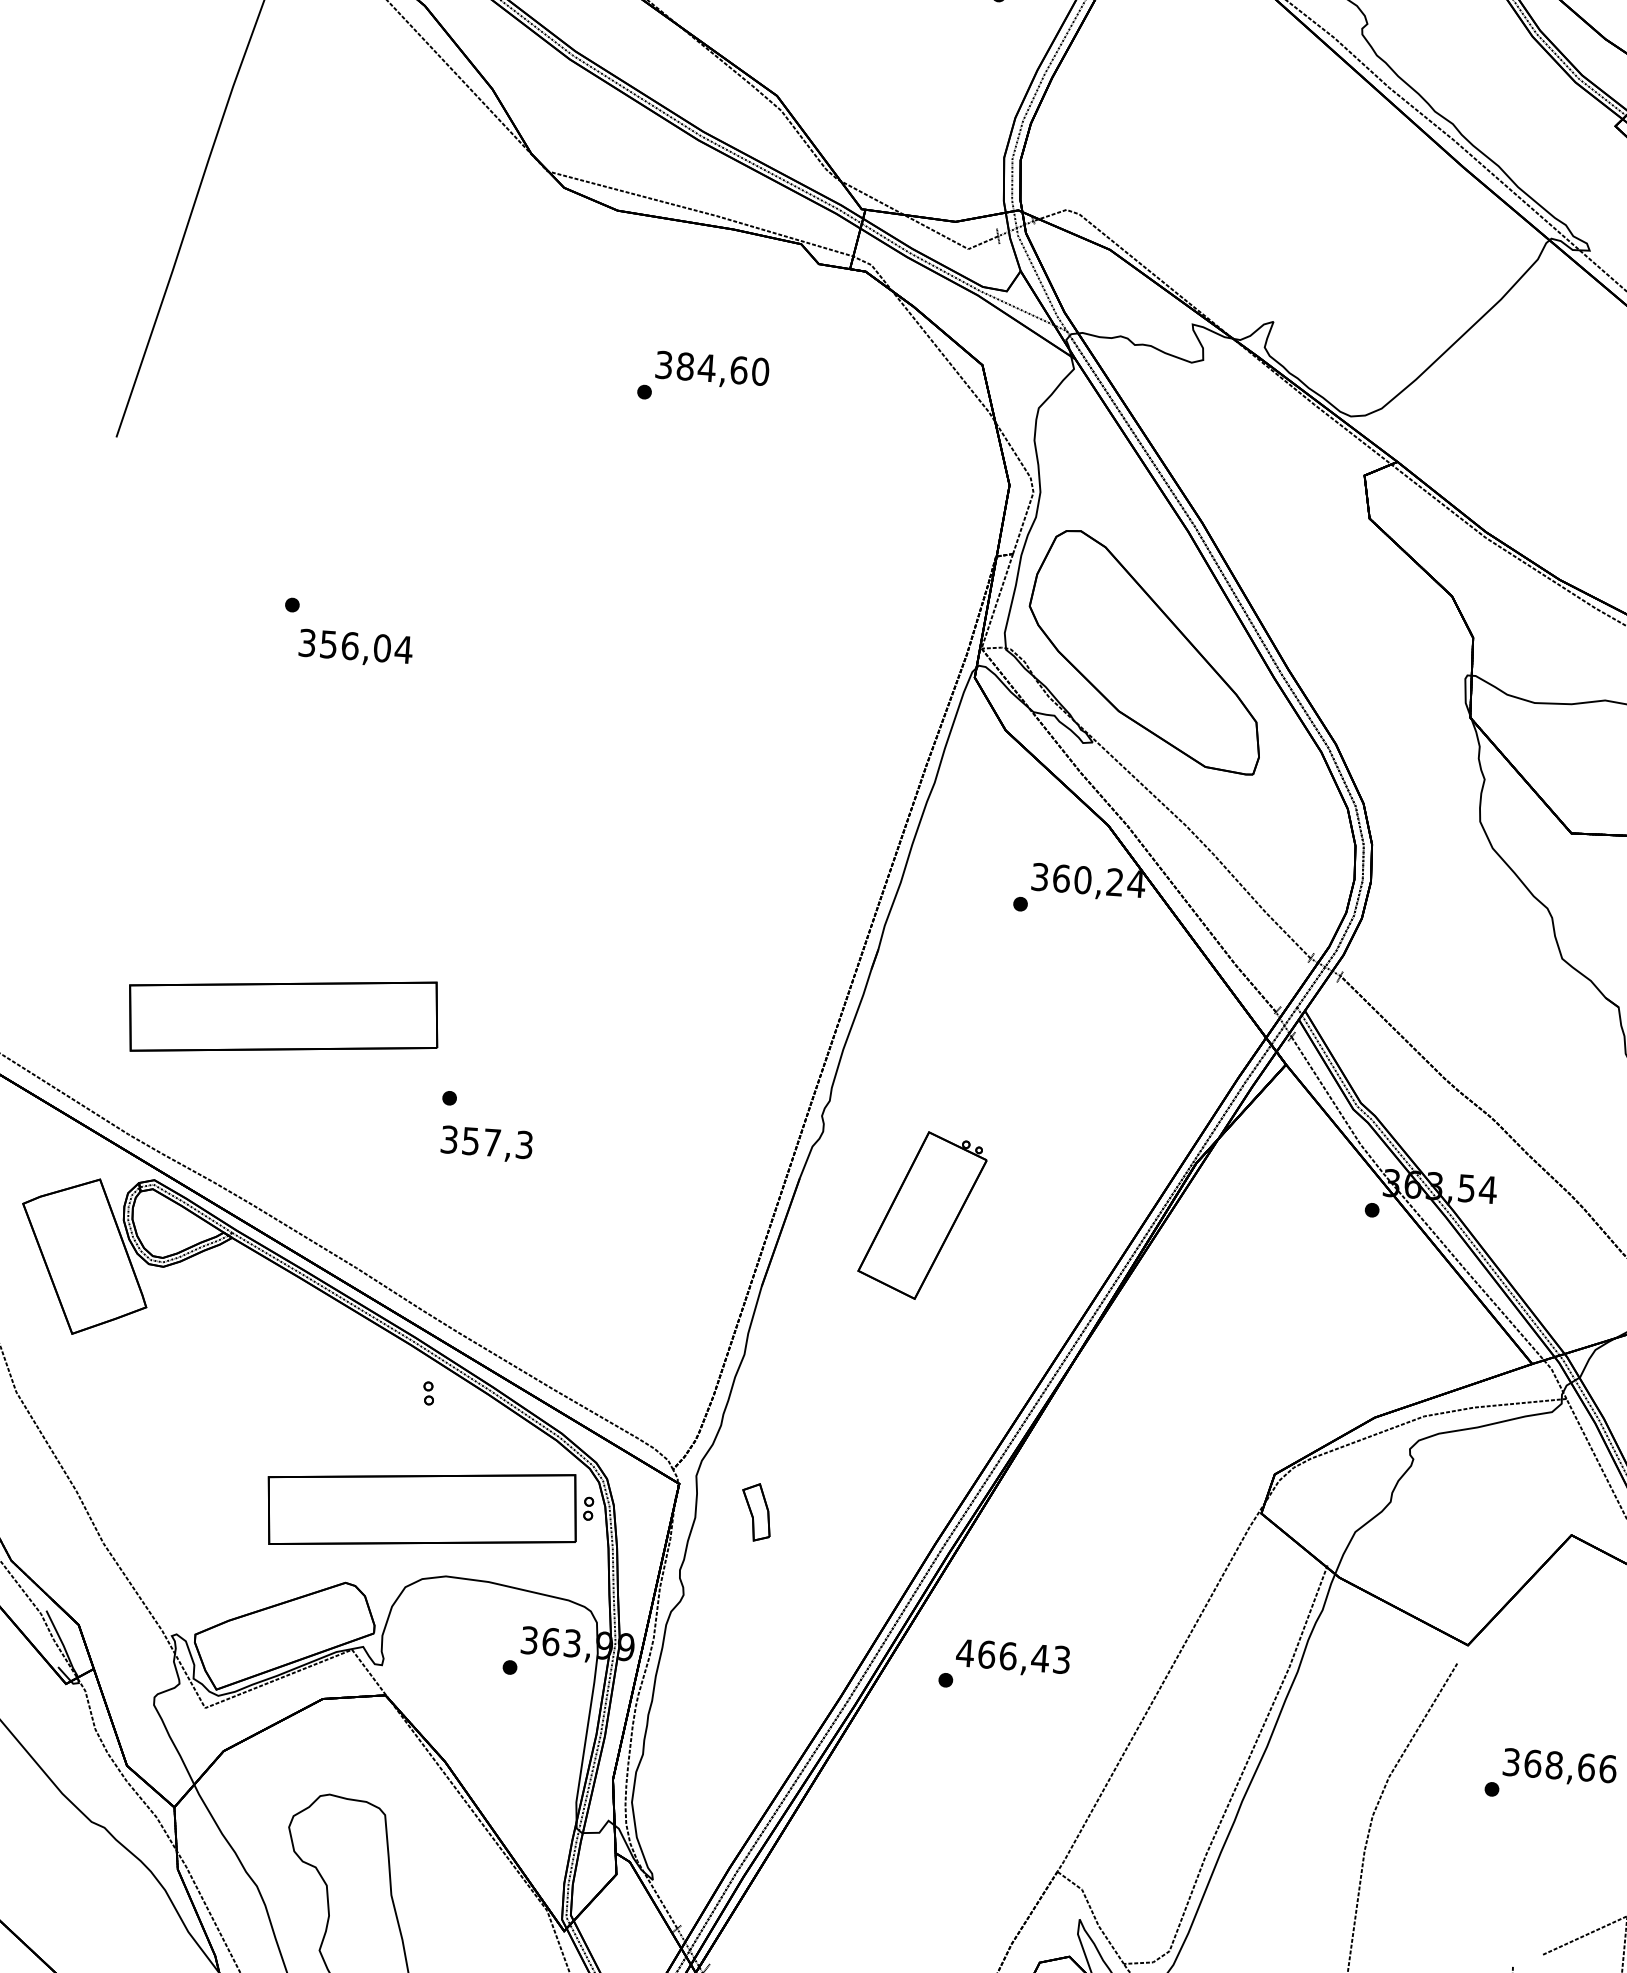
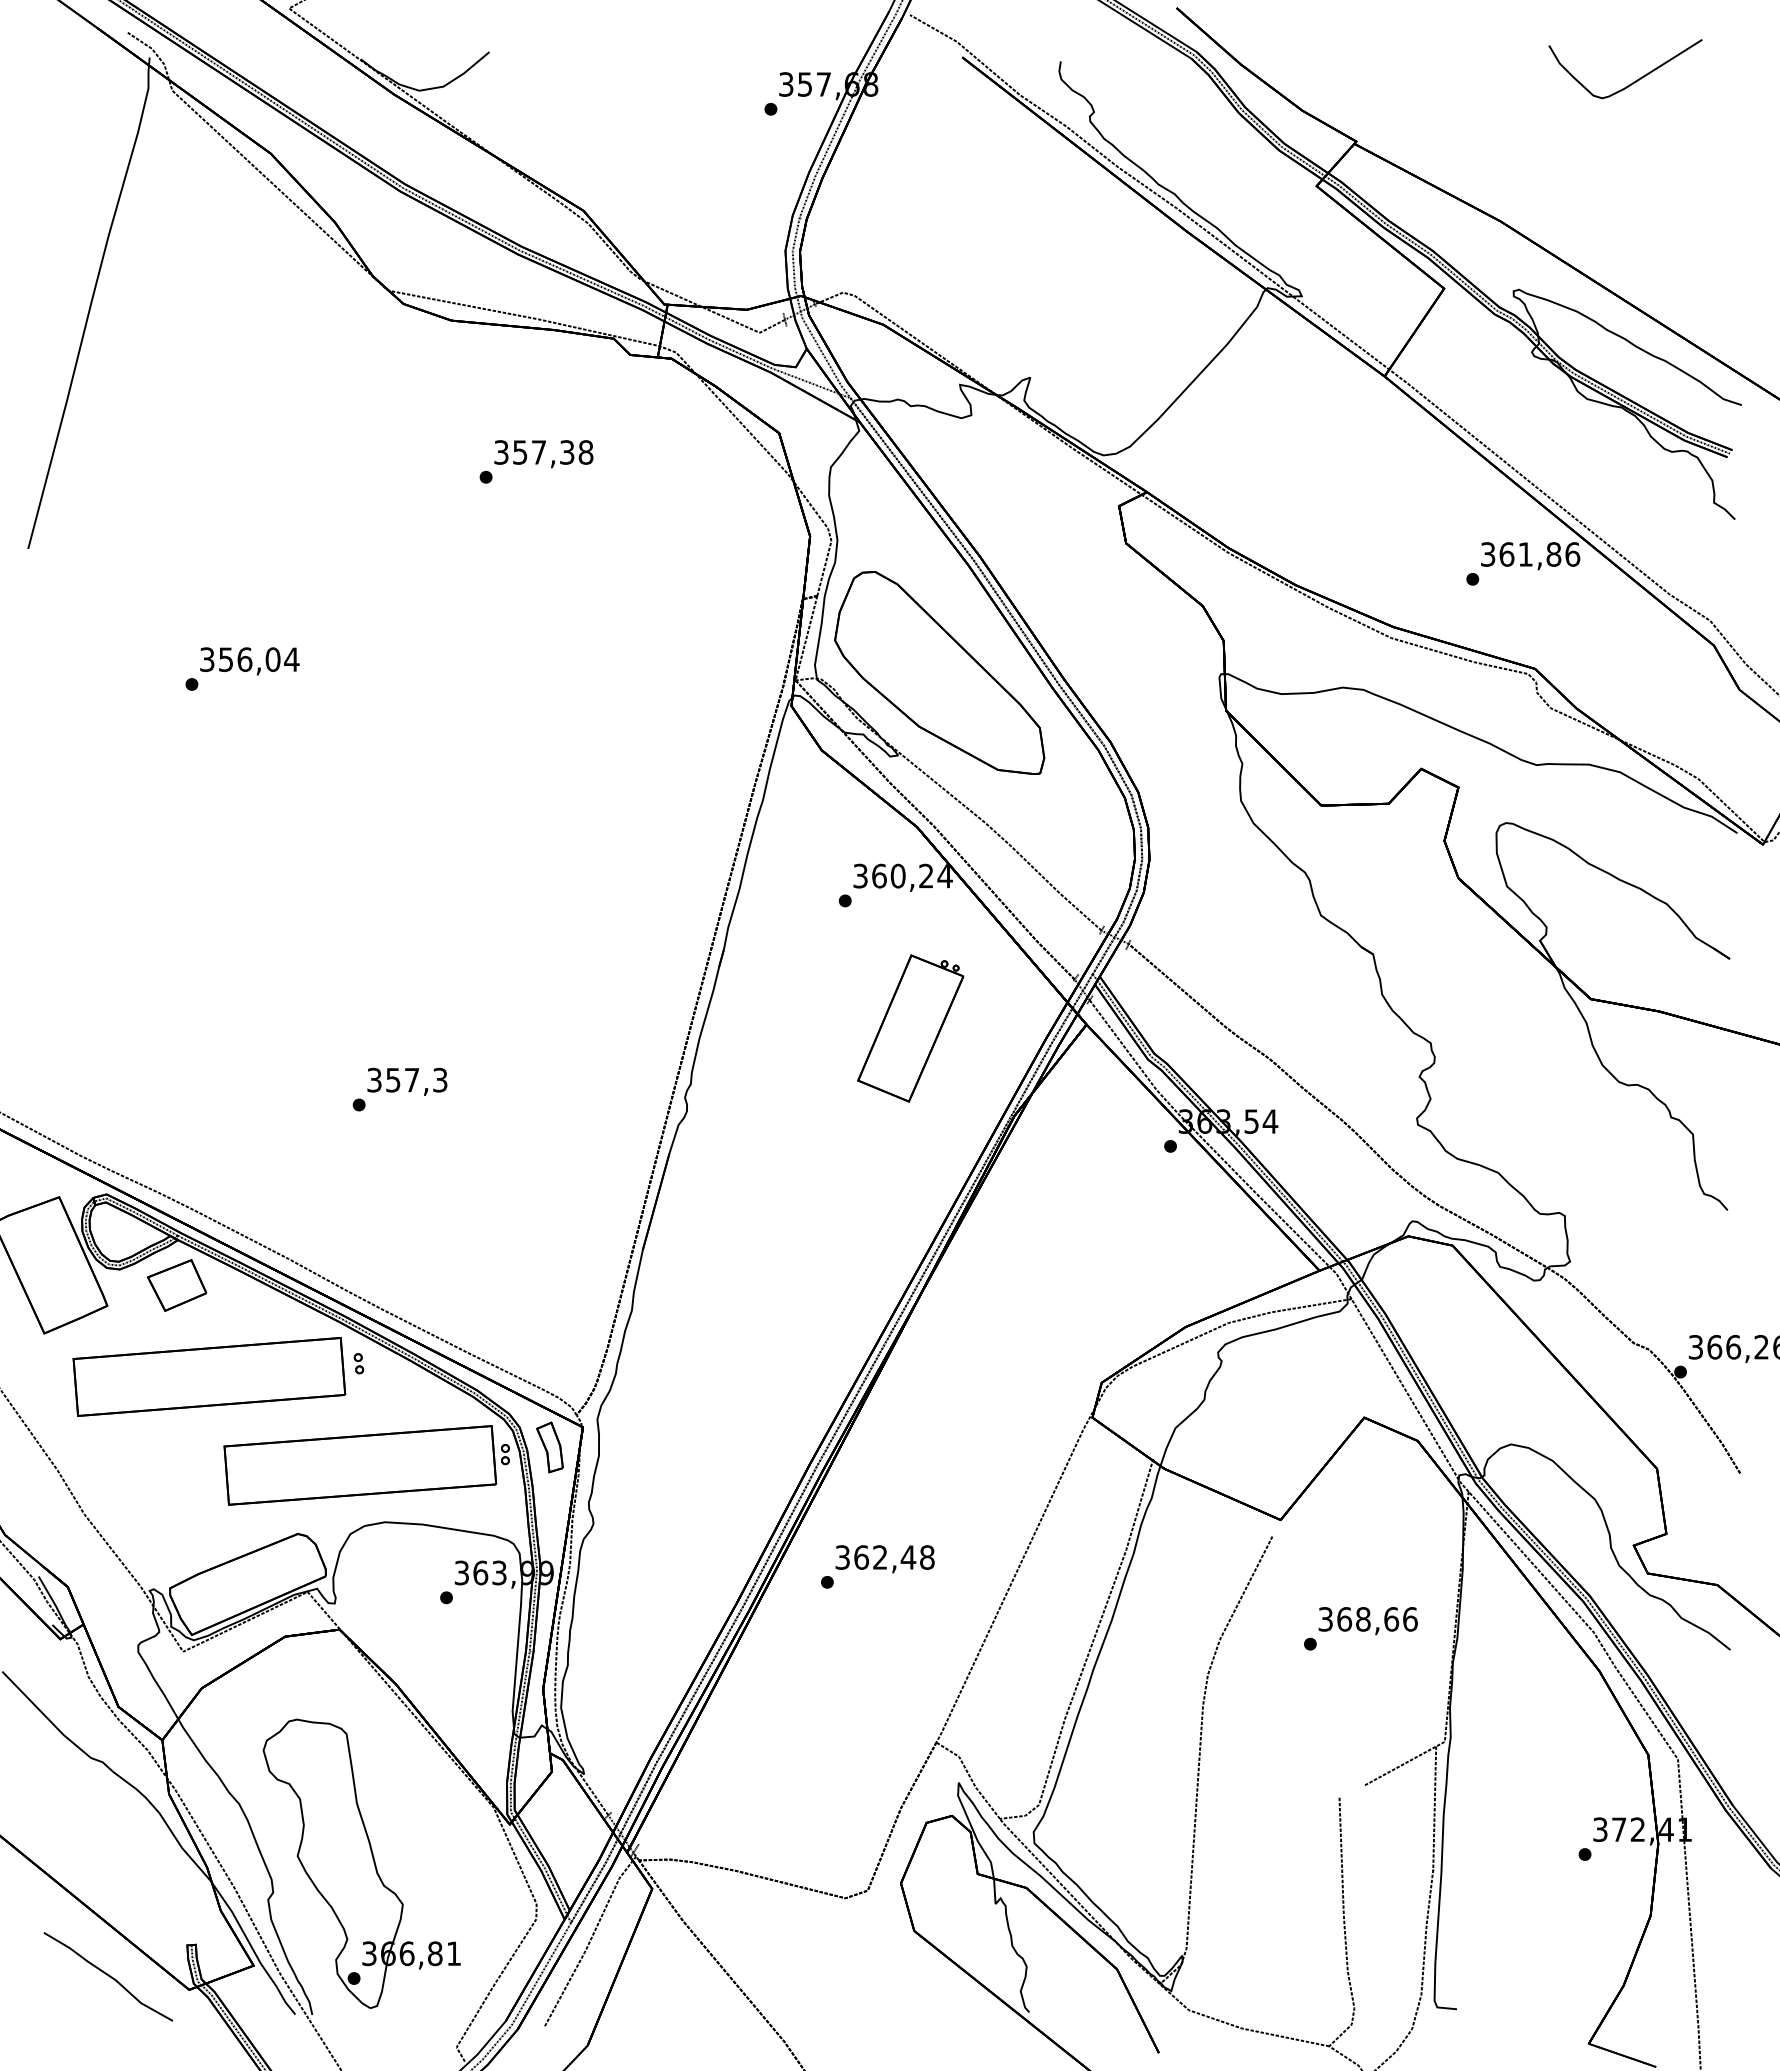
text: (723, 369) -> (553, 452), 384,60 -> 357,38
text: (355, 648) -> (249, 661), moved
part: (283, 1016) -> (209, 1376), moved
text: (486, 1143) -> (407, 1081), moved
part: (922, 1215) -> (910, 1028), moved
part: (226, 1289) -> (176, 1285), added
part: (755, 1512) -> (549, 1447), moved
text: (1012, 1656) -> (884, 1557), 466,43 -> 362,48

